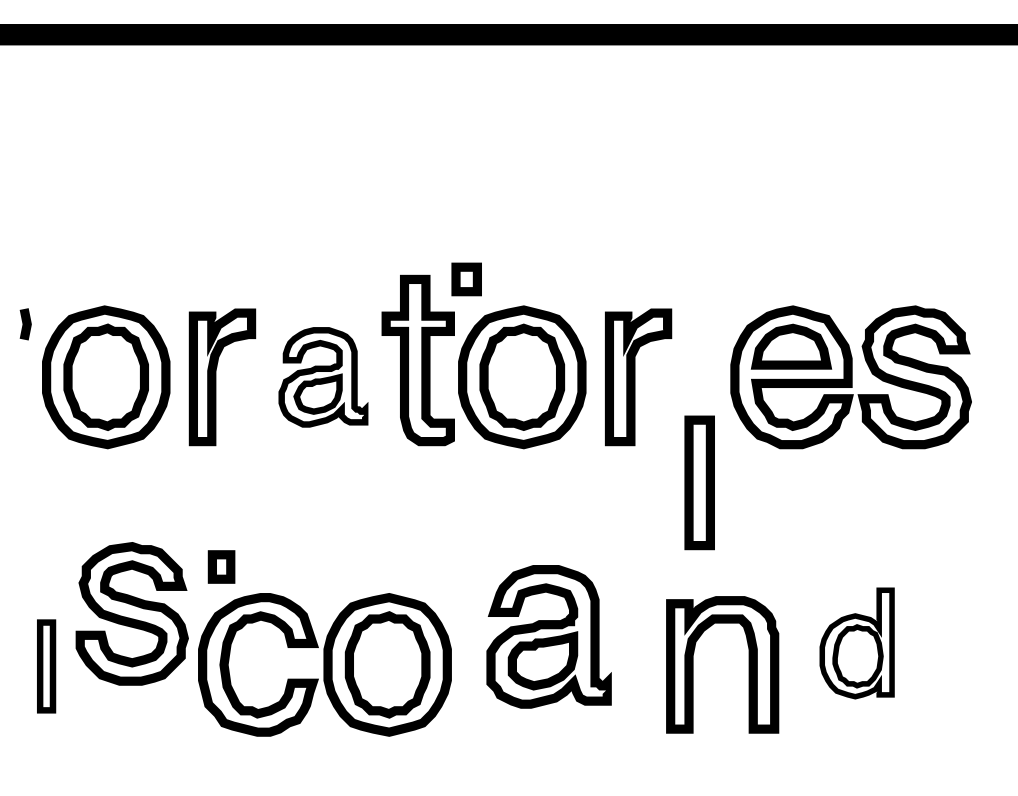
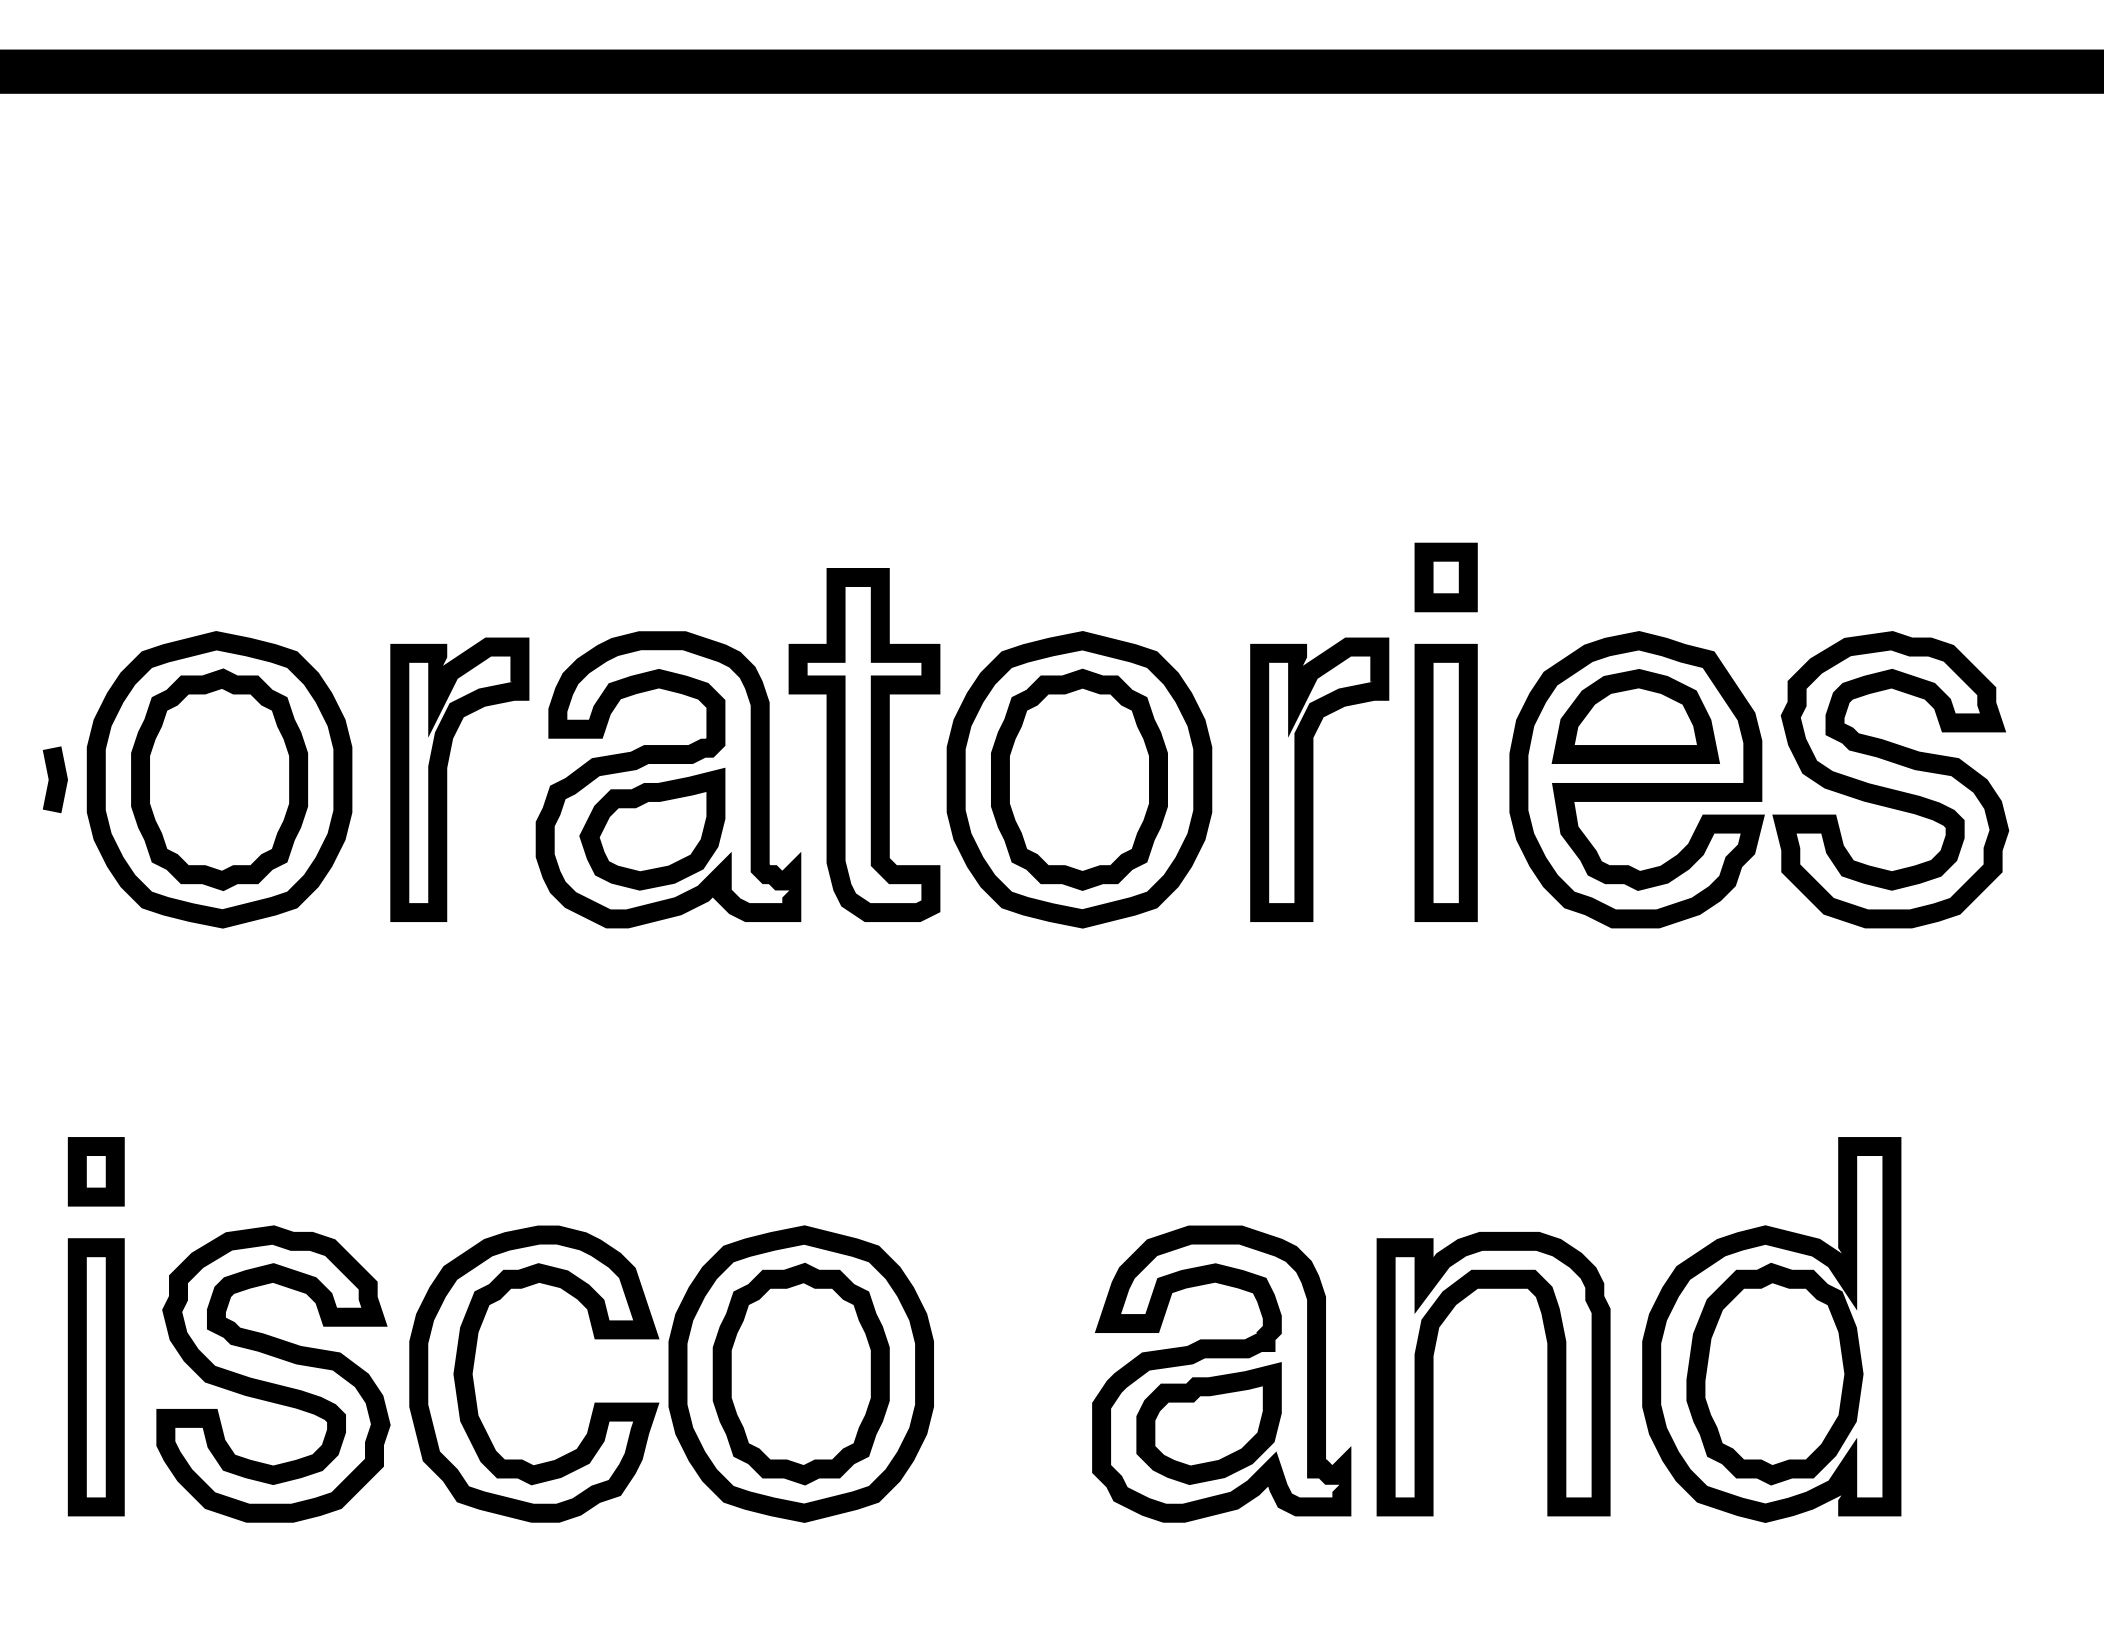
part: (466, 279) -> (1445, 577), moved
line: (25, 324) -> (54, 780), moved
part: (323, 377) -> (668, 780), size x1.43
part: (699, 482) -> (1445, 782), moved
part: (221, 566) -> (96, 1170), moved
part: (131, 613) -> (271, 1373), moved
part: (548, 636) -> (1220, 1373), moved
part: (856, 643) -> (1770, 1329), size x1.67
part: (46, 666) -> (96, 1377), size x1.43

